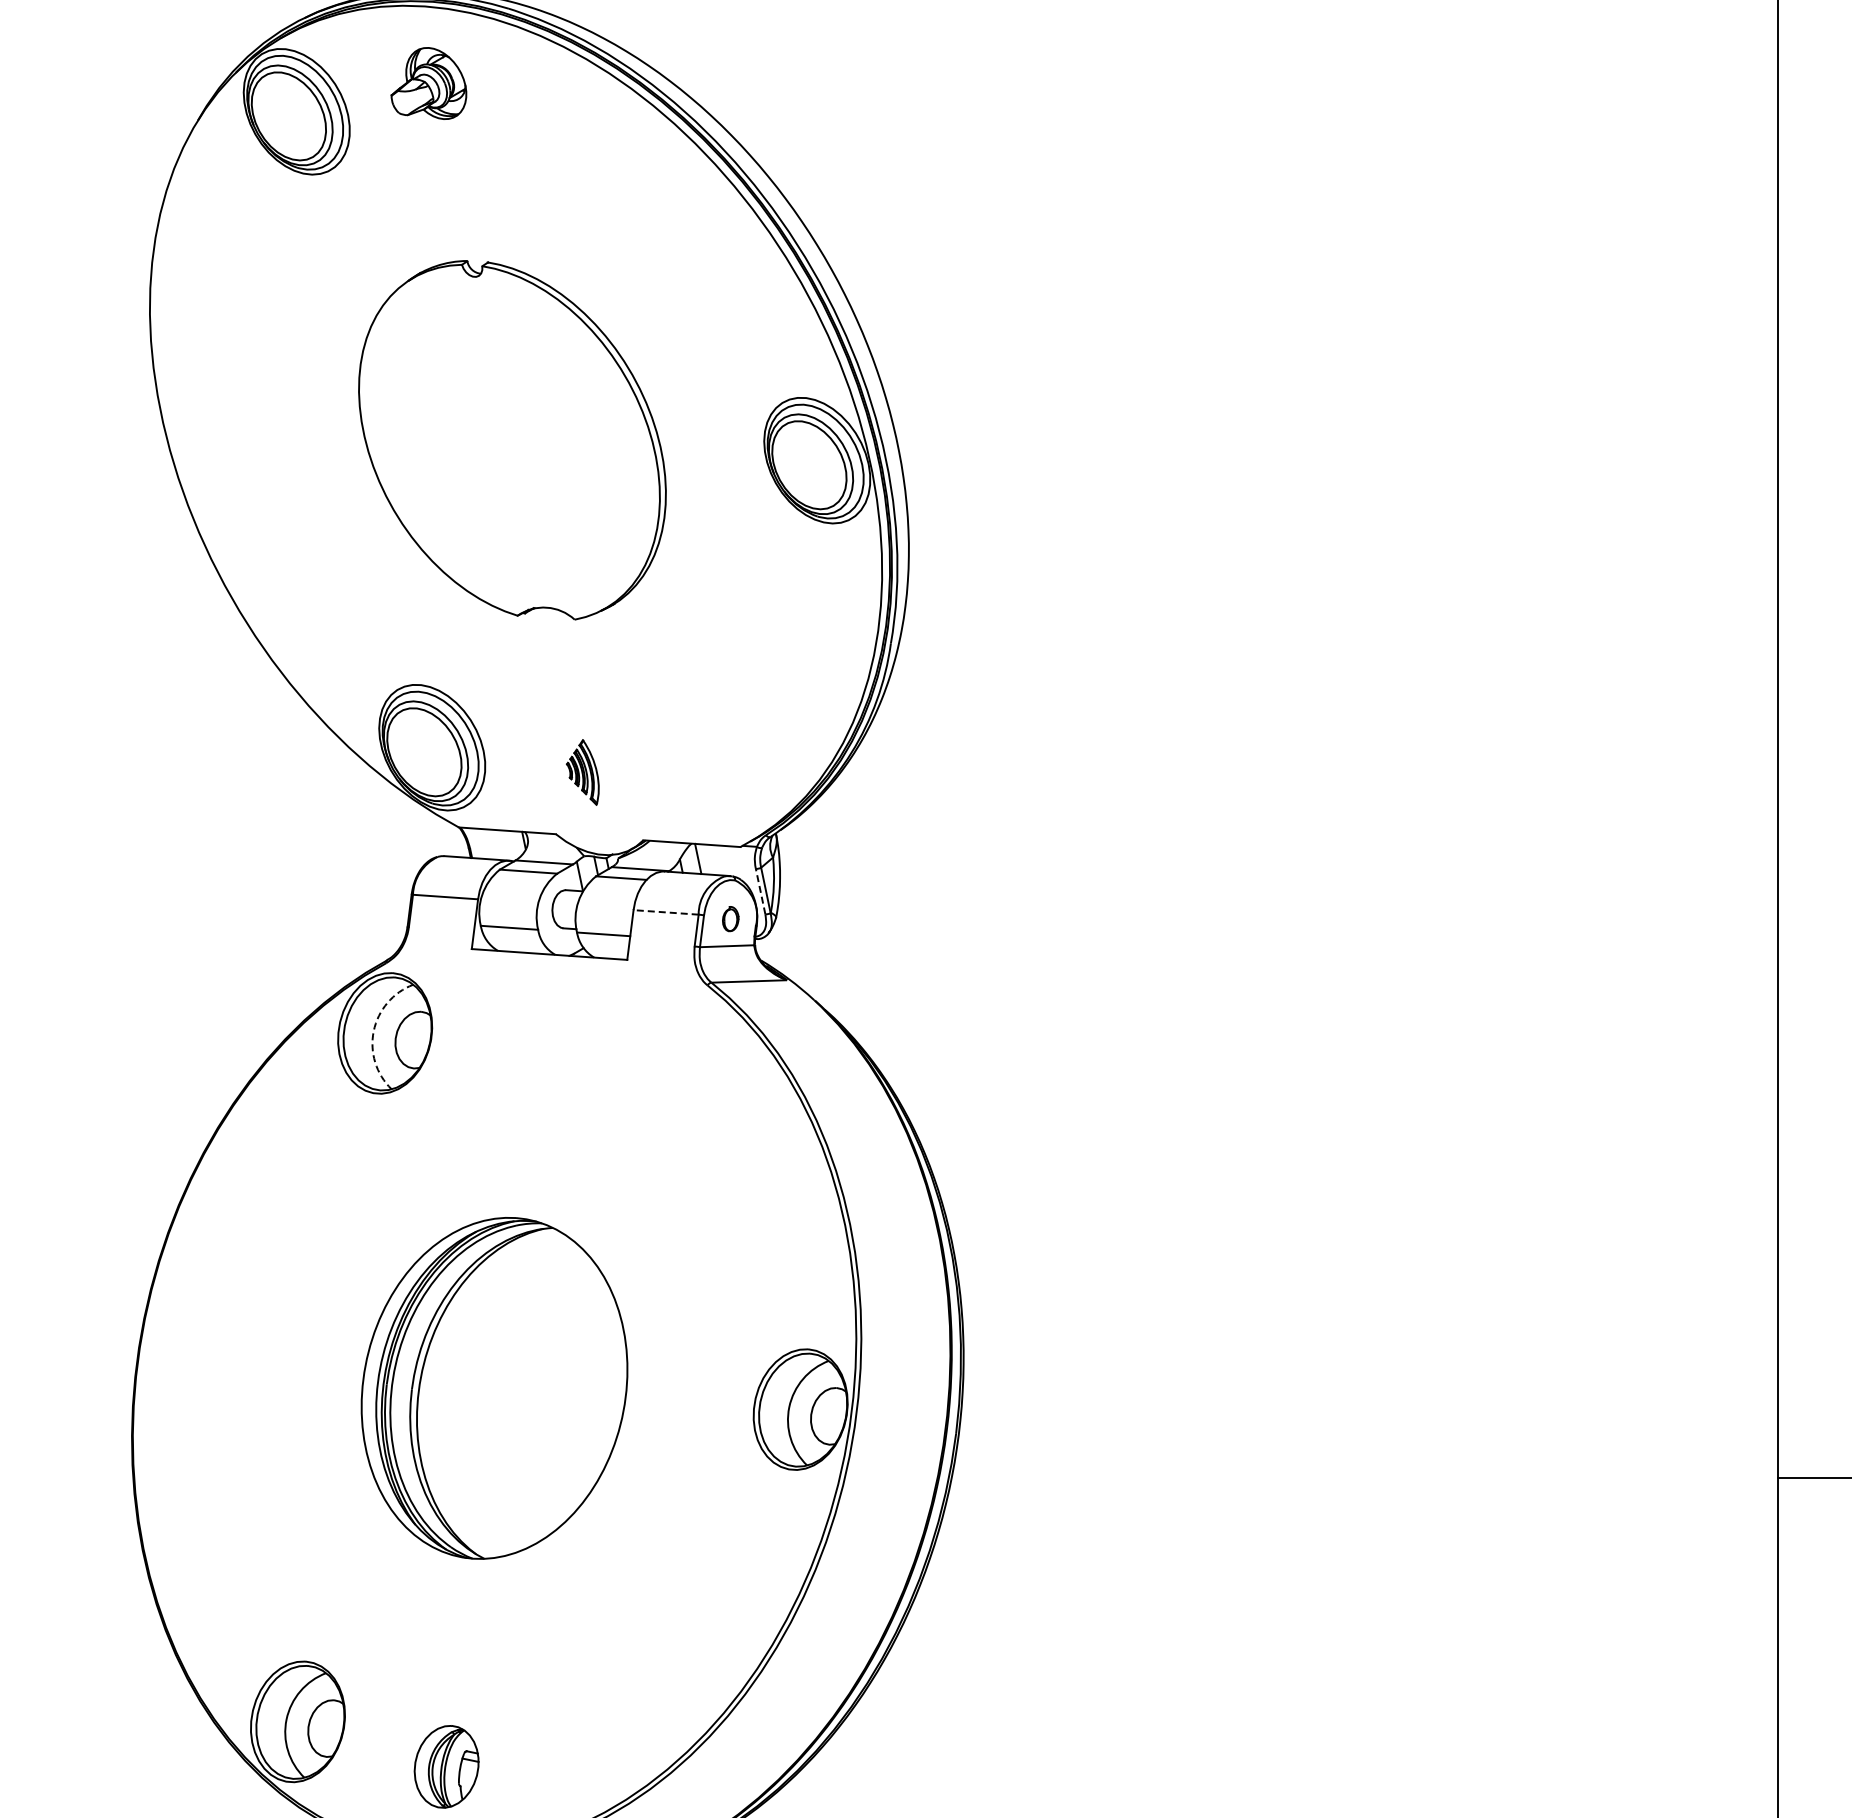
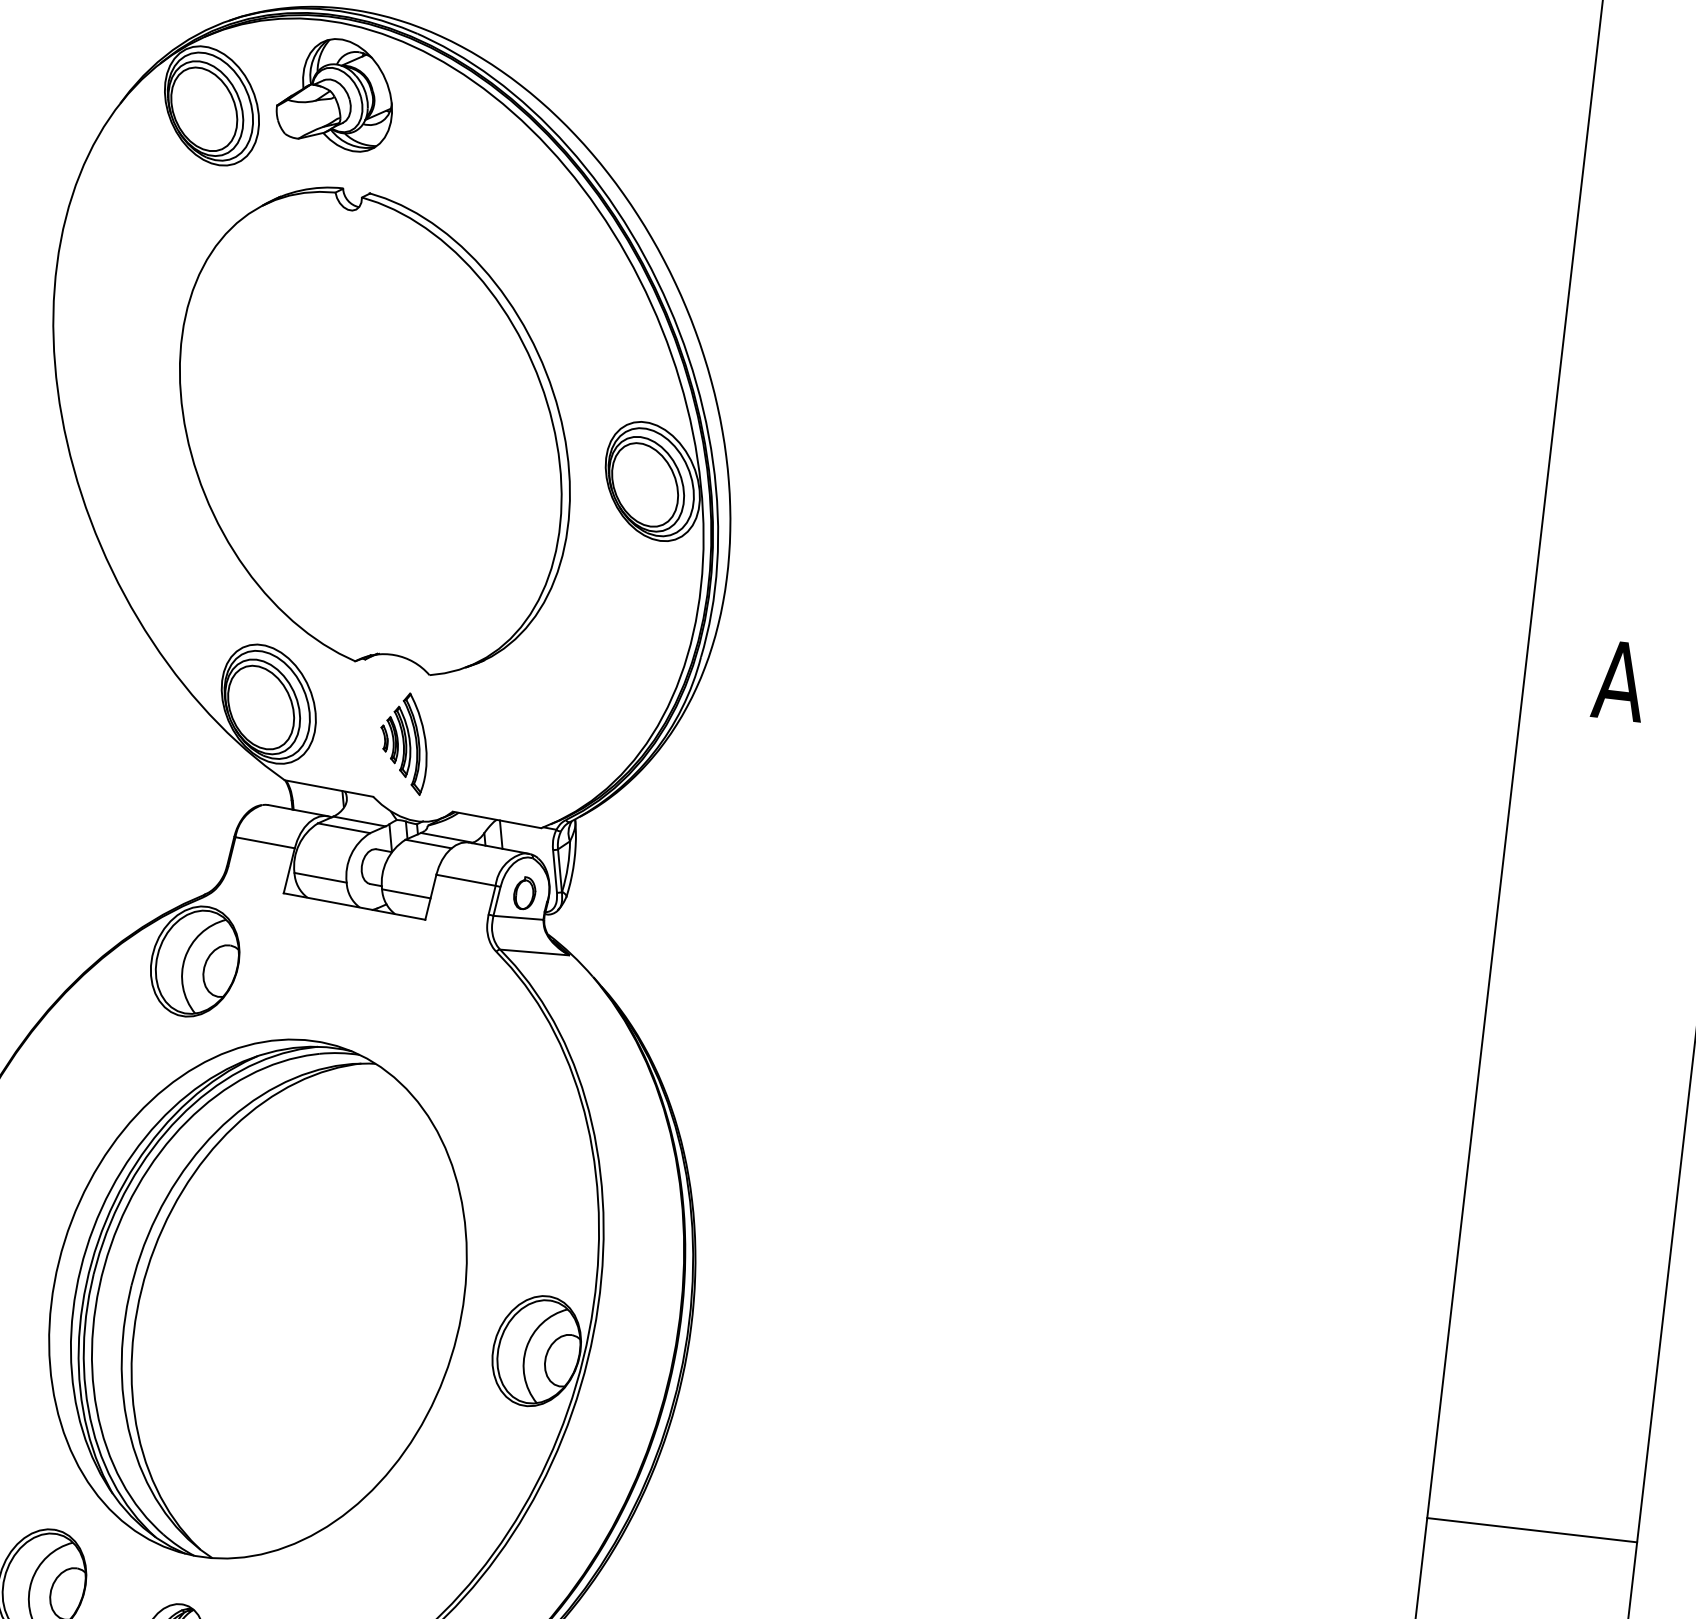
part: (428, 83) -> (335, 93), size x1.67
part: (512, 440) -> (375, 430), size x1.43
part: (582, 772) -> (404, 742), size x1.67
line: (760, 891) -> (554, 871), dashed -> solid
line: (666, 912) -> (466, 880), dashed -> solid
part: (730, 918) -> (524, 892), size x1.43
arc: (373, 1031) -> (184, 958), dashed -> solid
part: (494, 1388) -> (257, 1299), size x1.67

